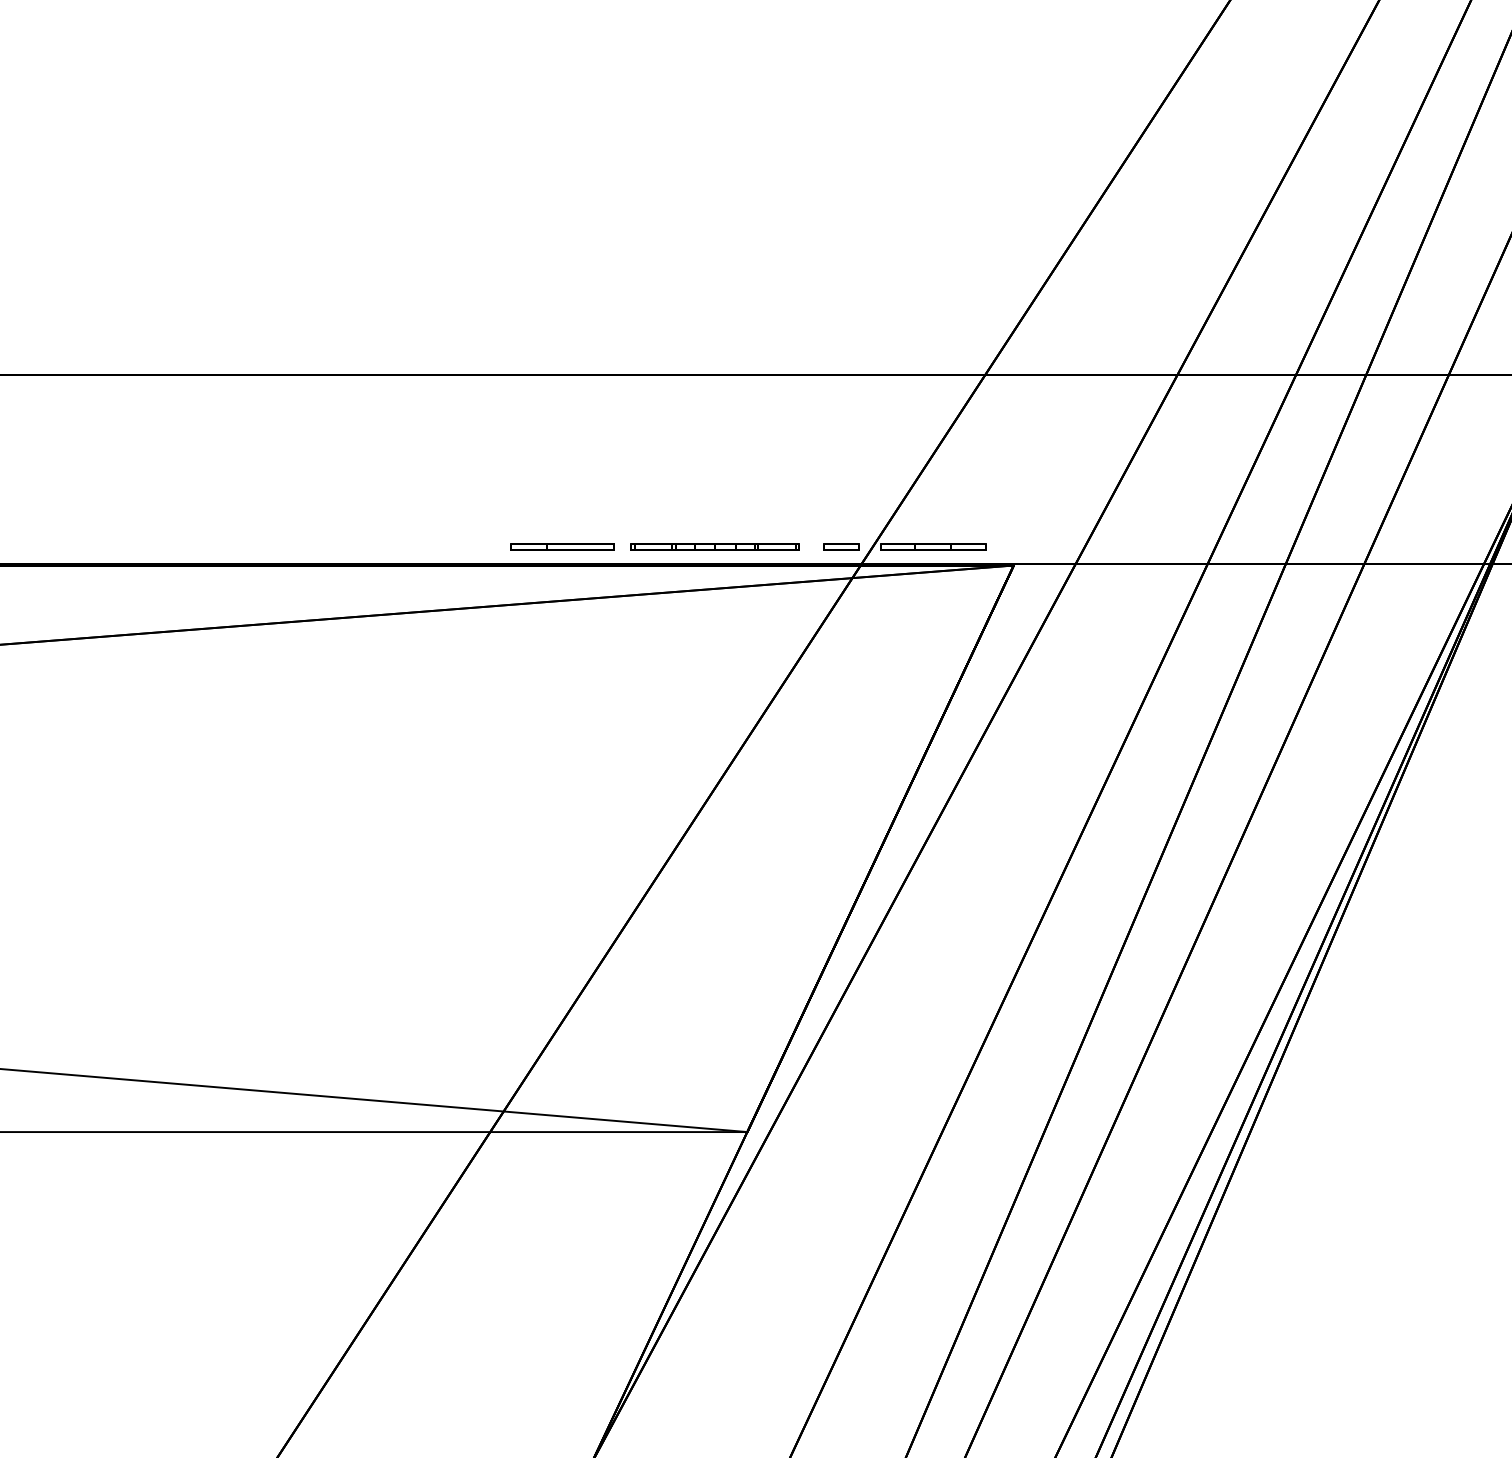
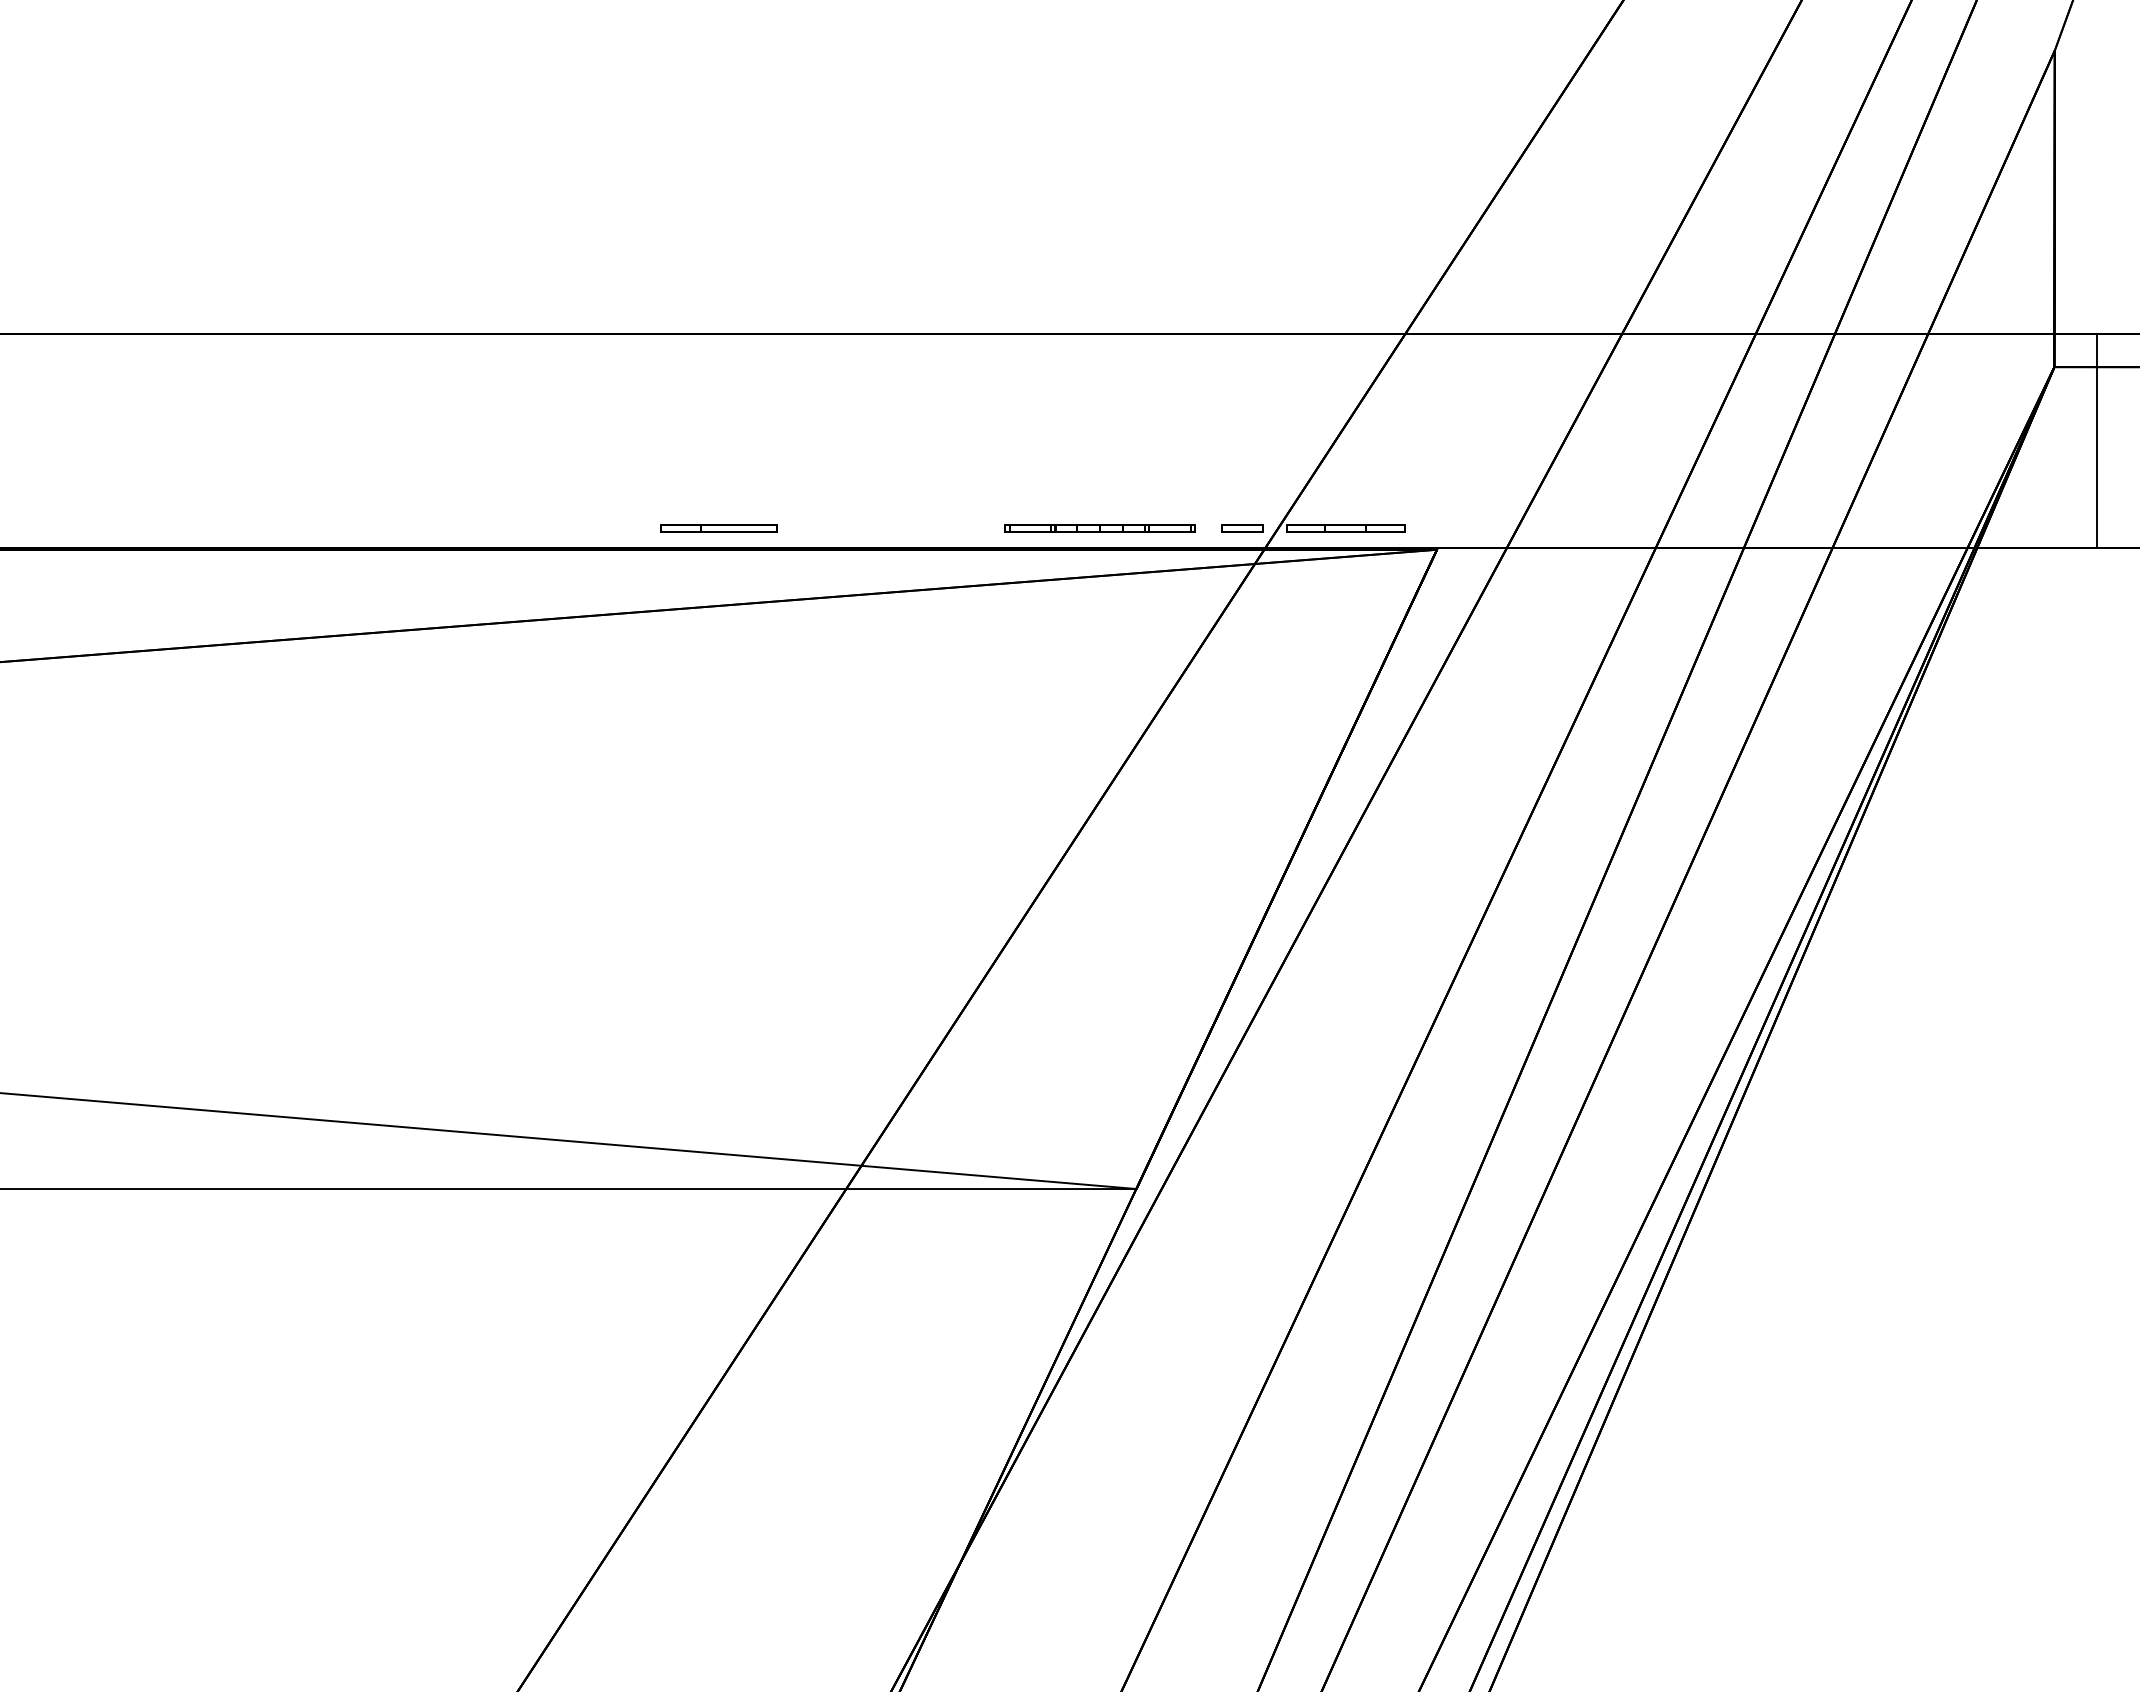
part: (562, 546) -> (718, 528), moved

